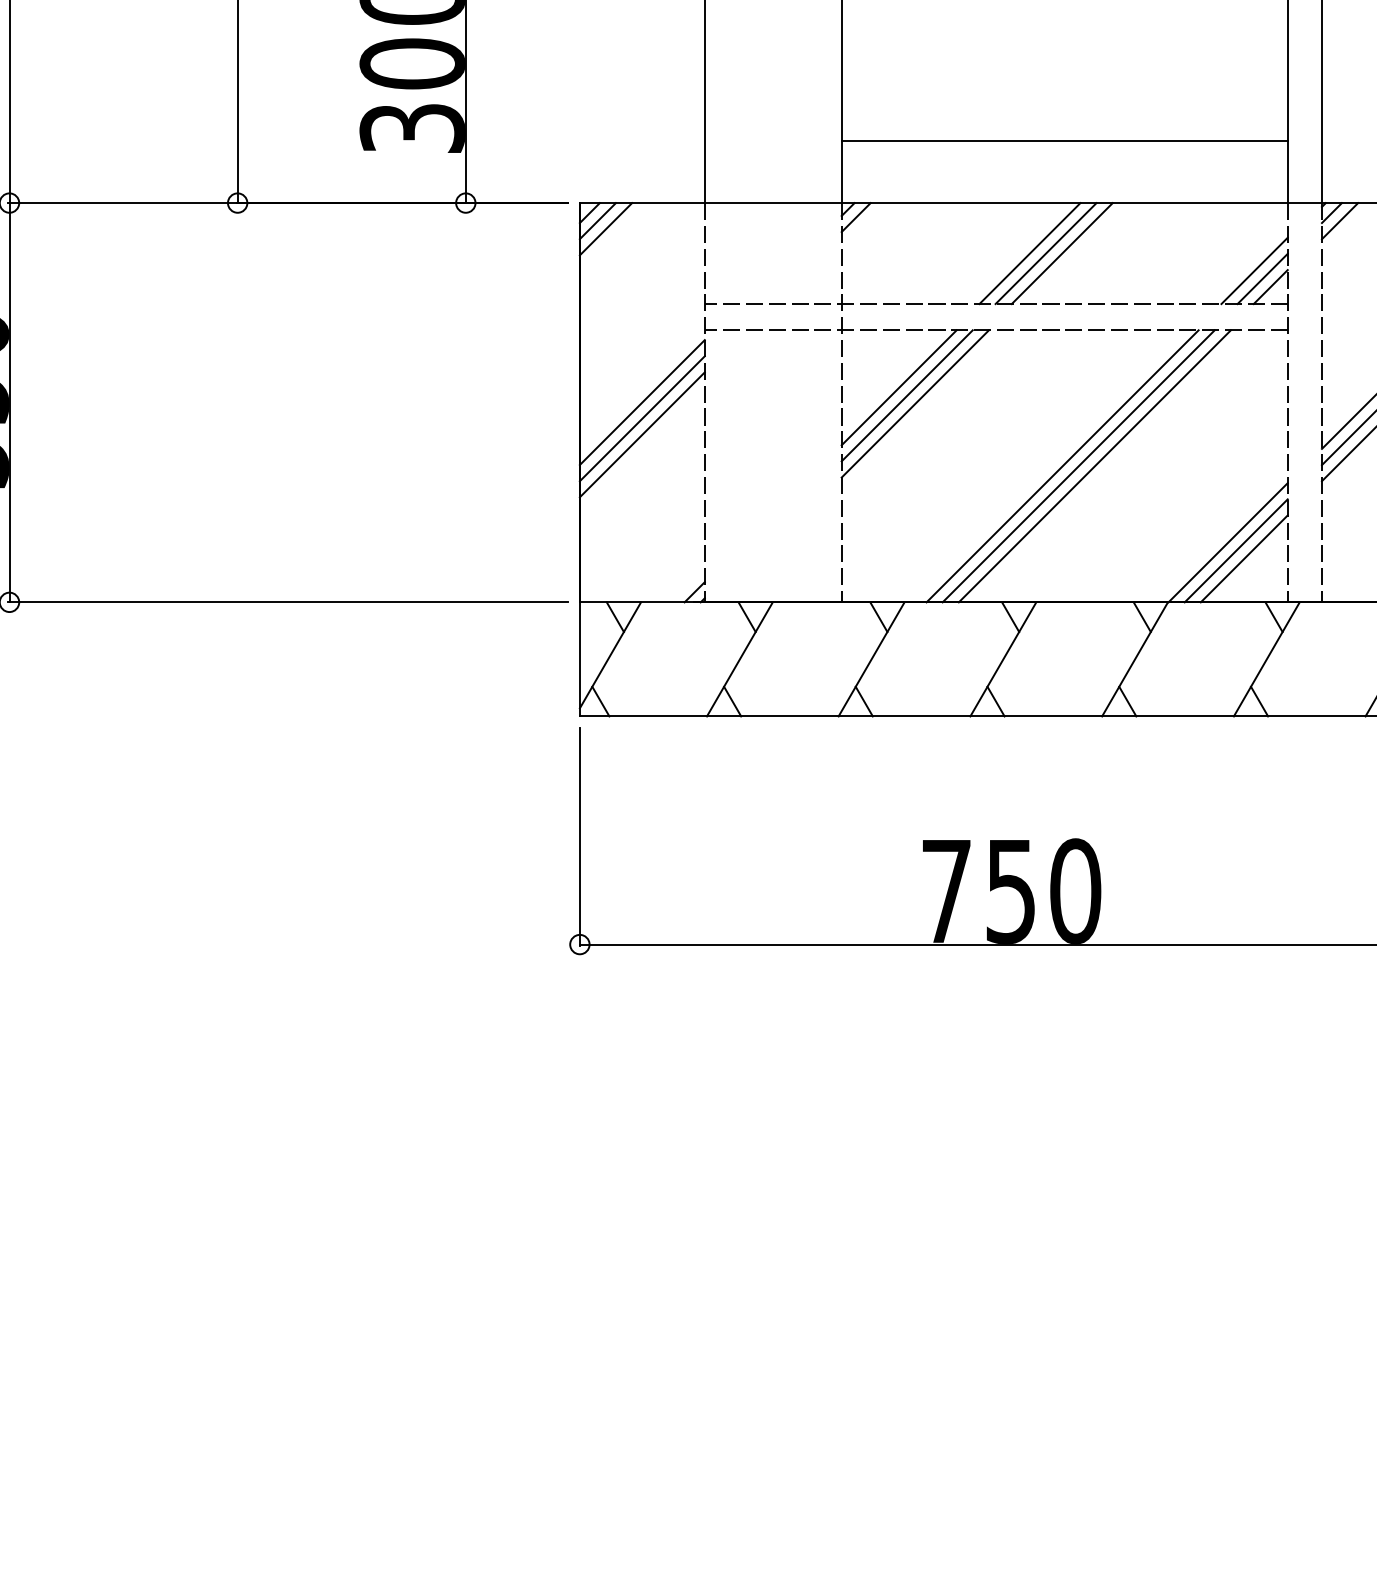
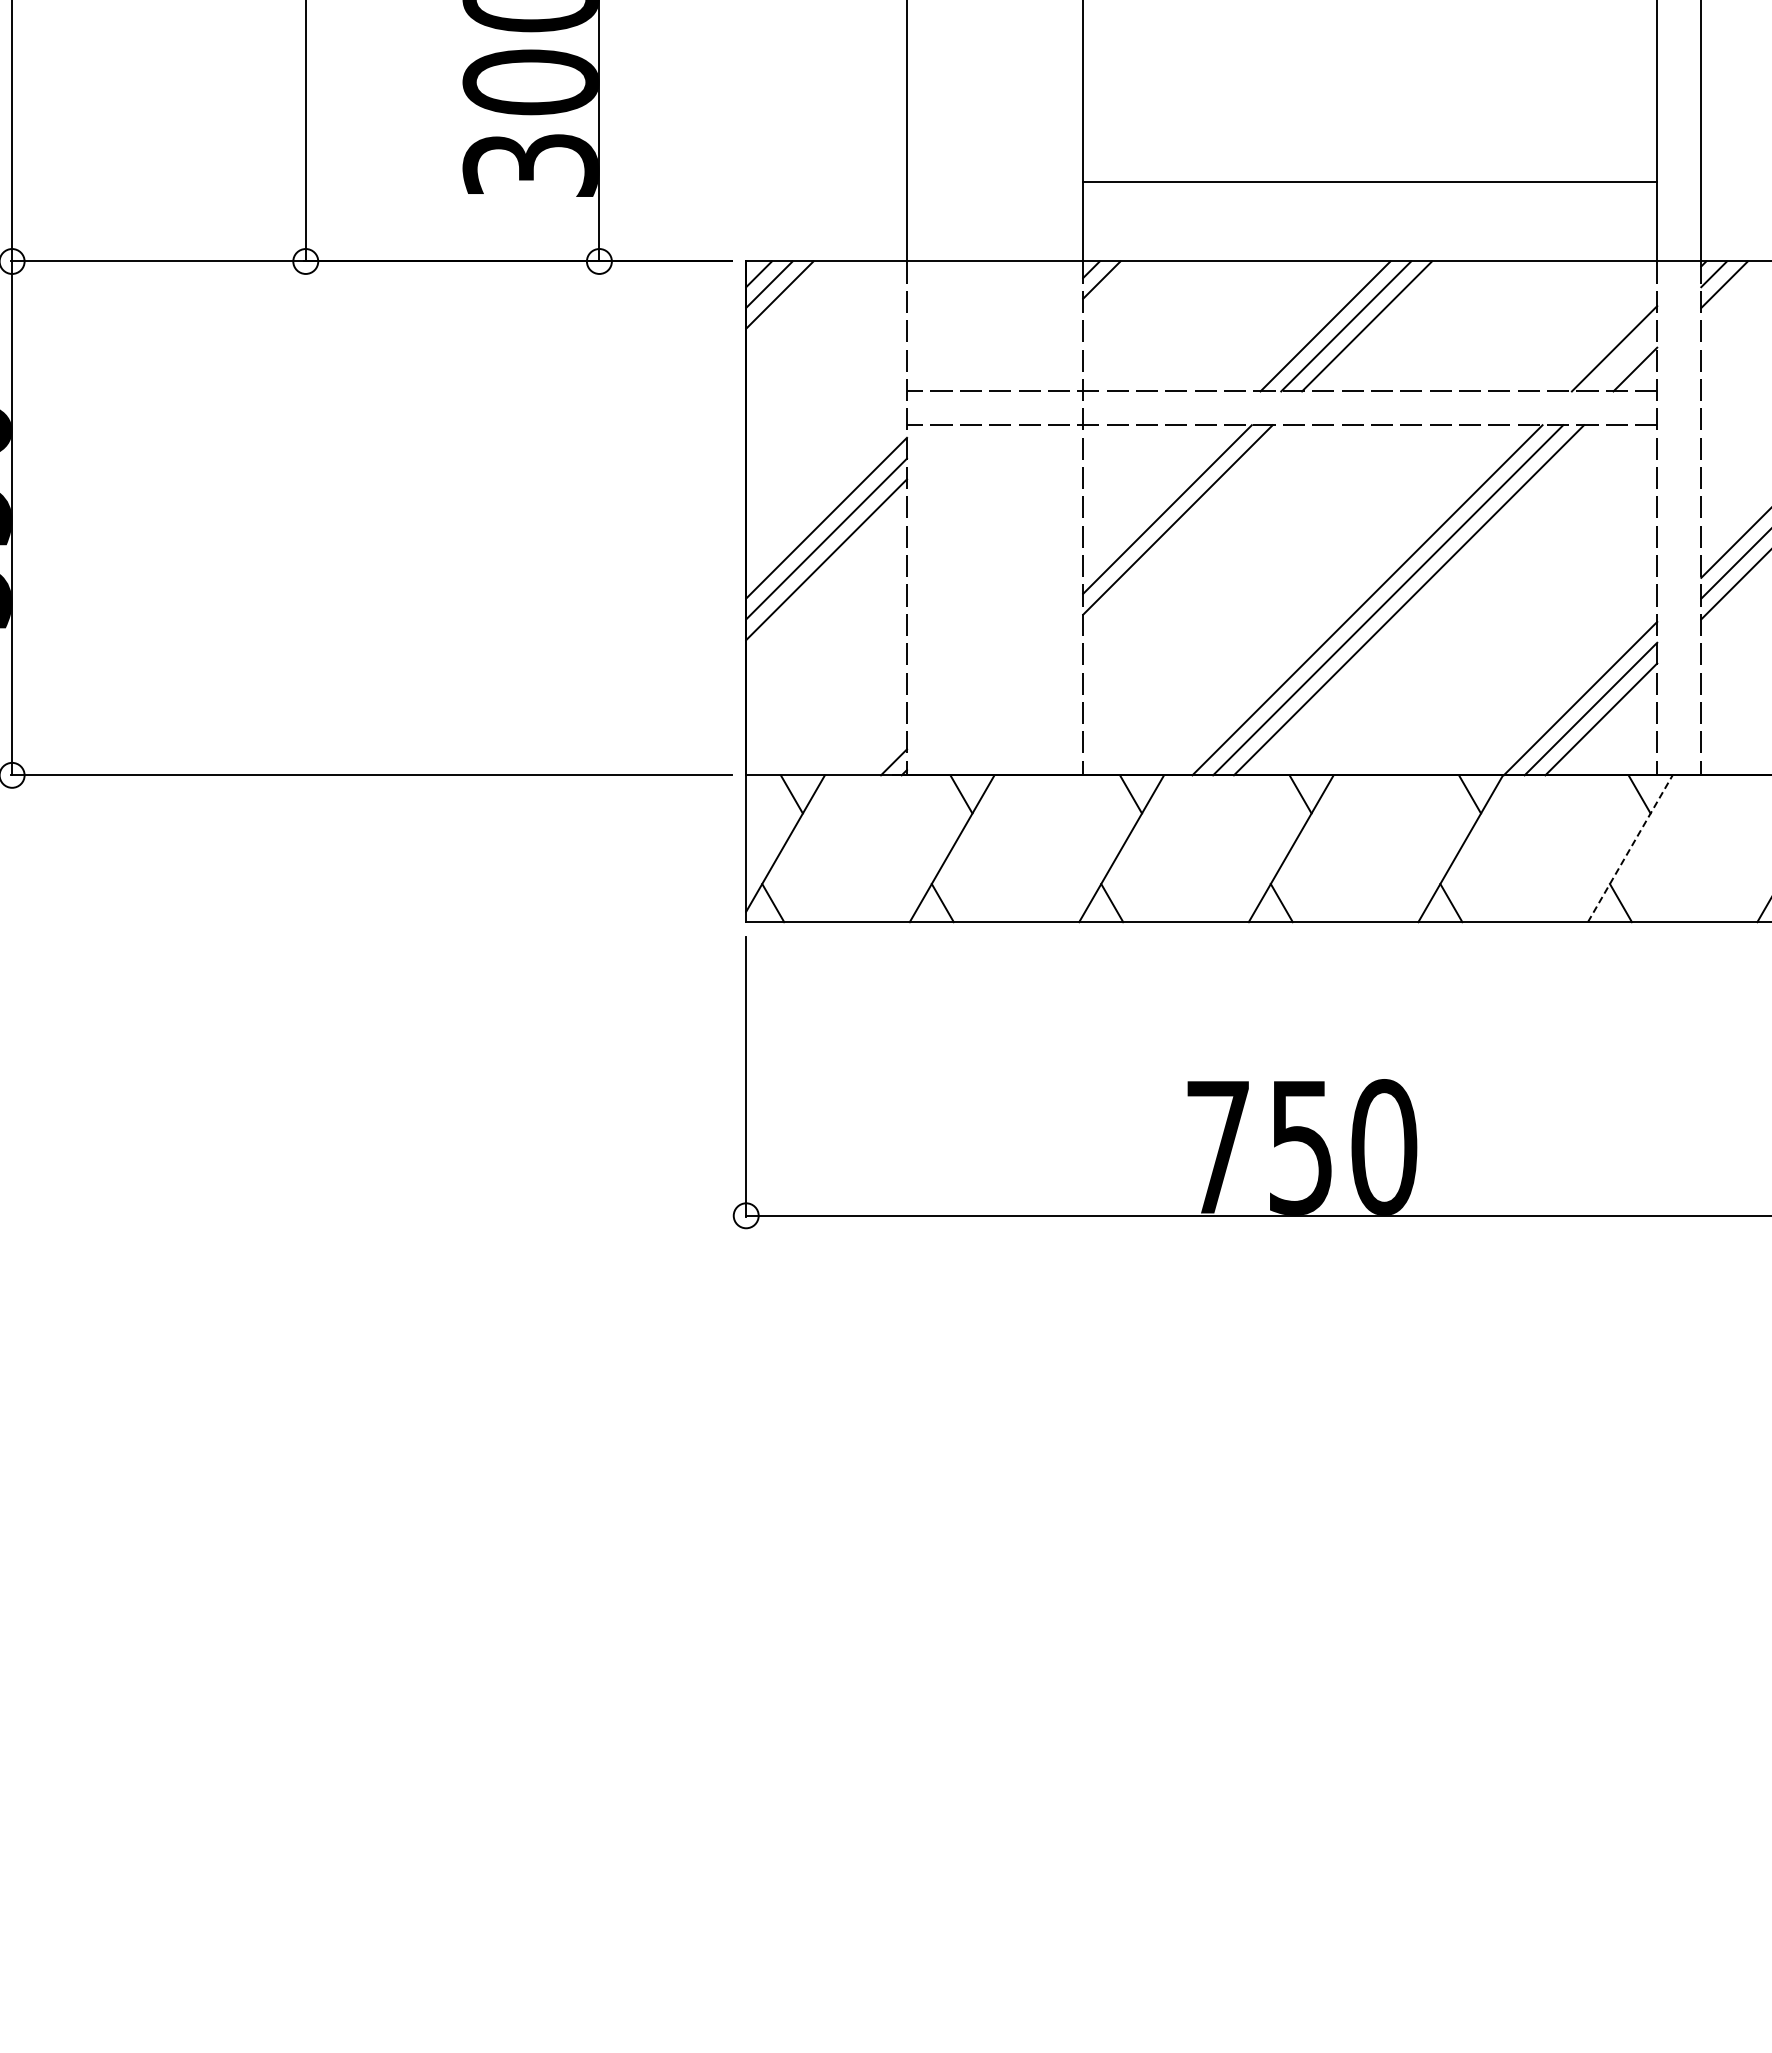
line: (1262, 278) -> (1624, 358), removed
line: (899, 388) -> (1157, 499), removed
line: (1266, 659) -> (1630, 848), solid -> dashed

